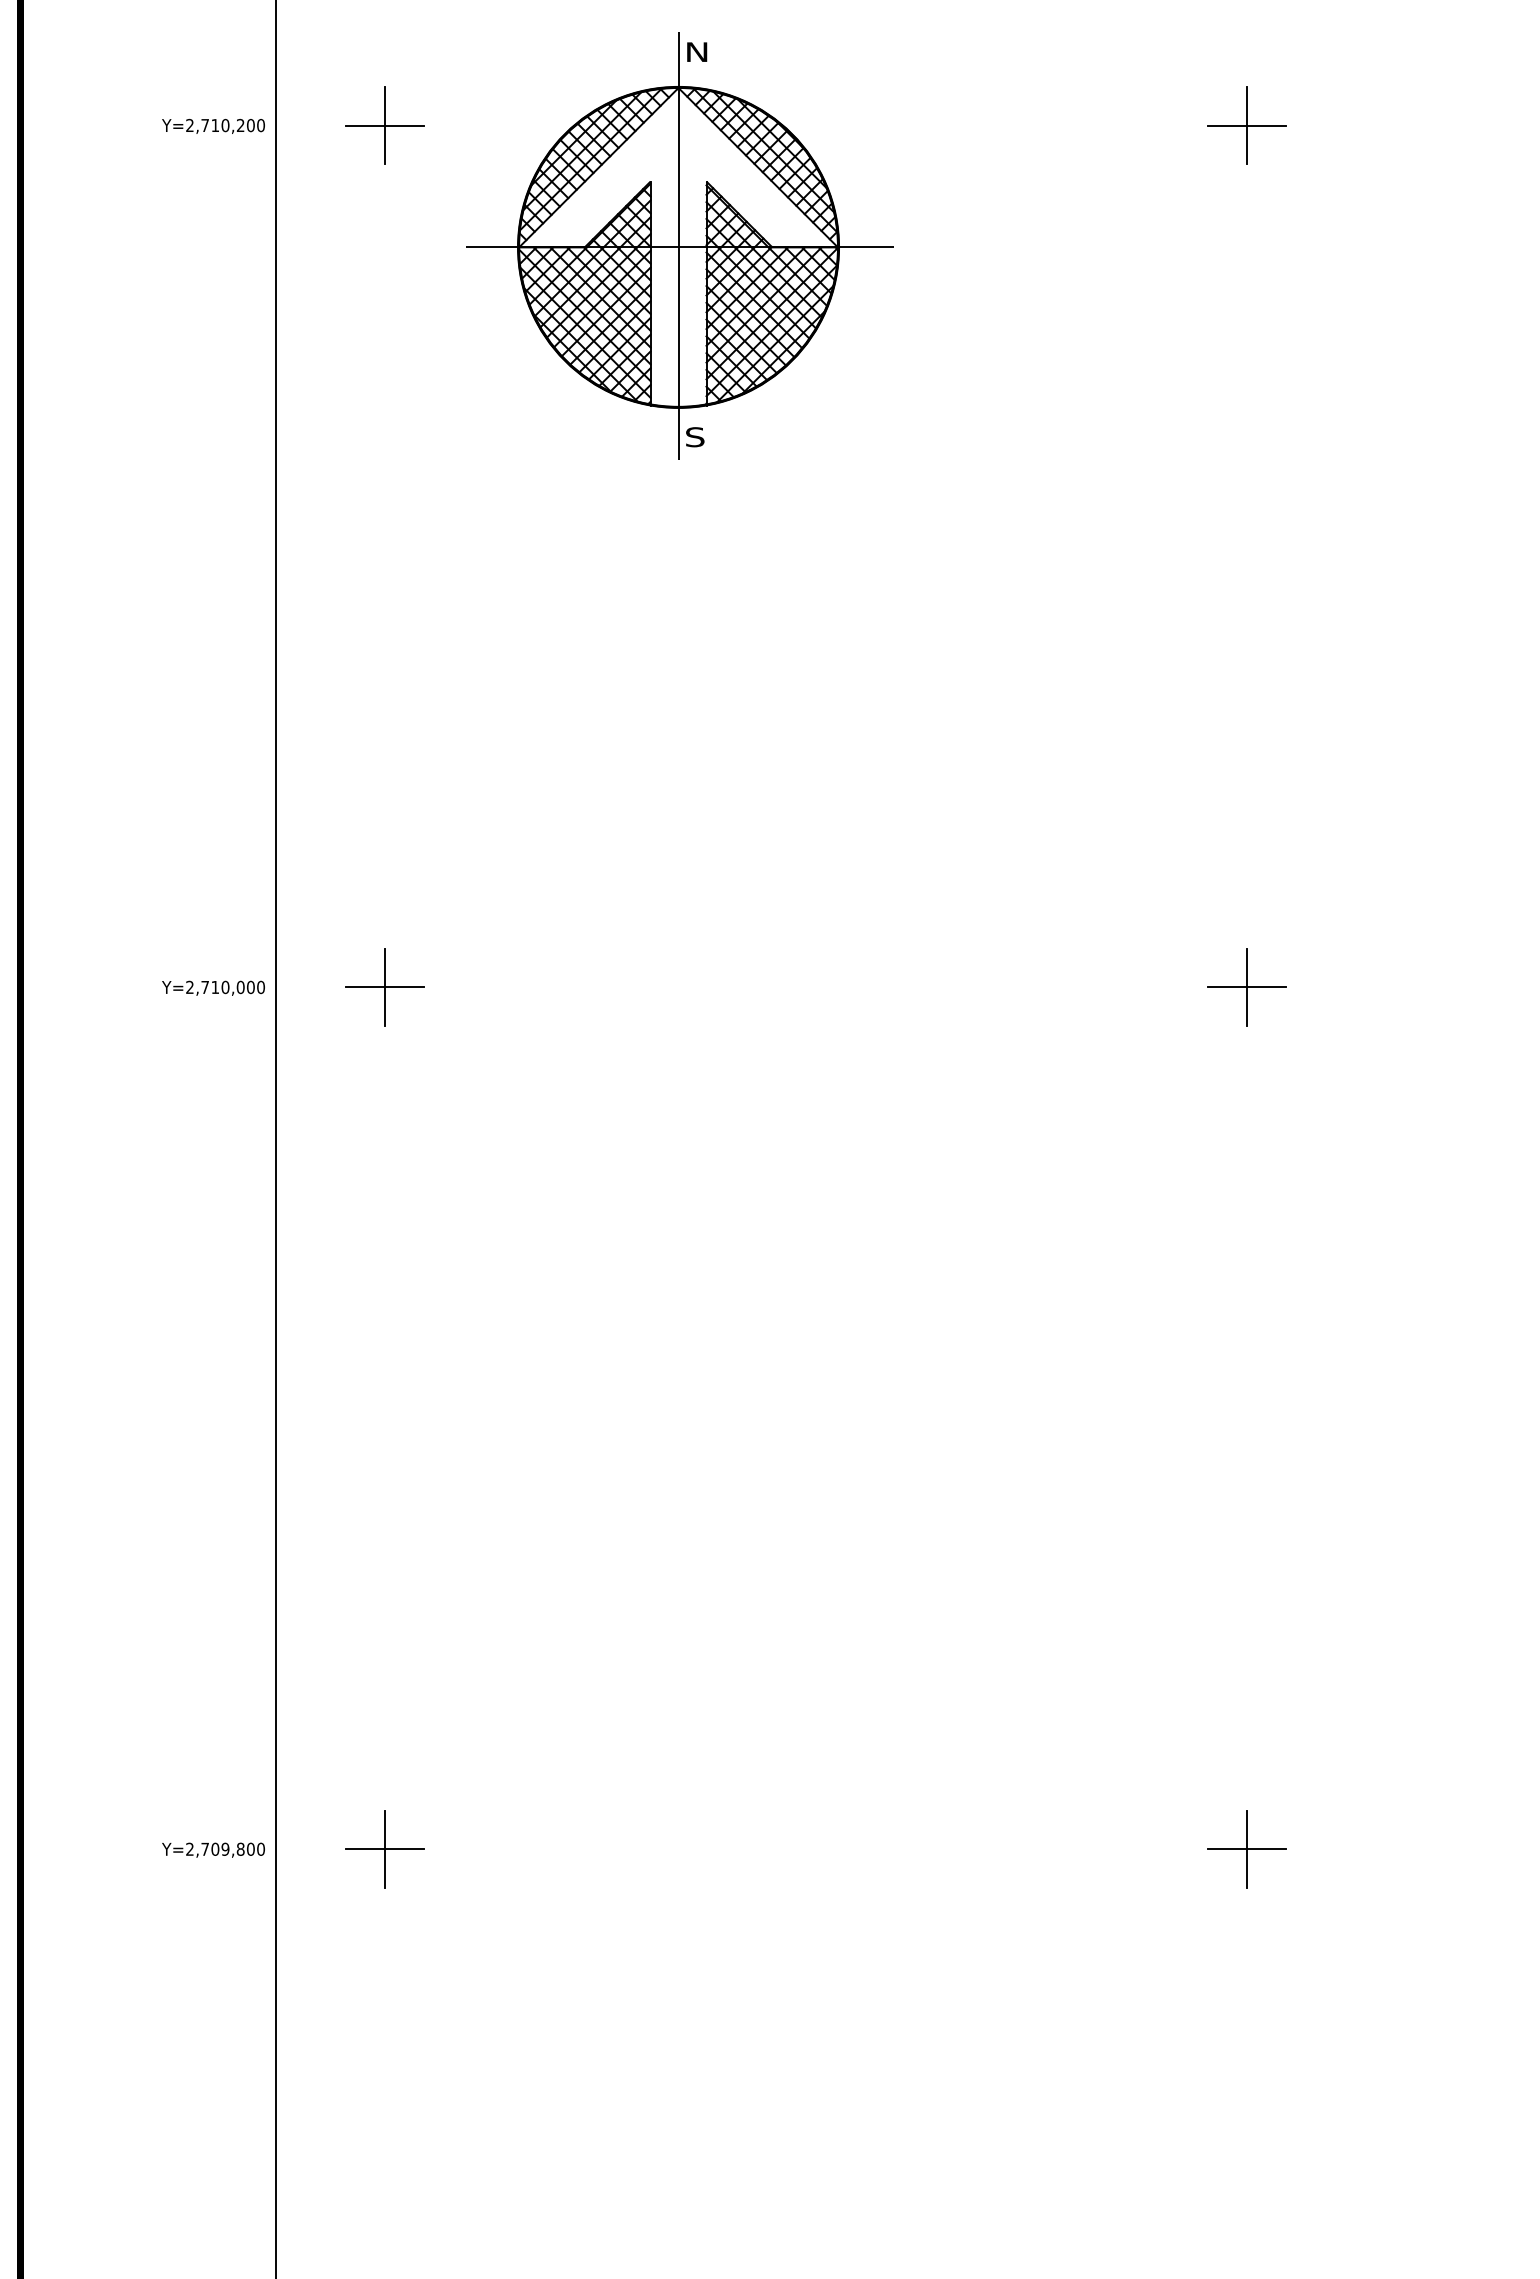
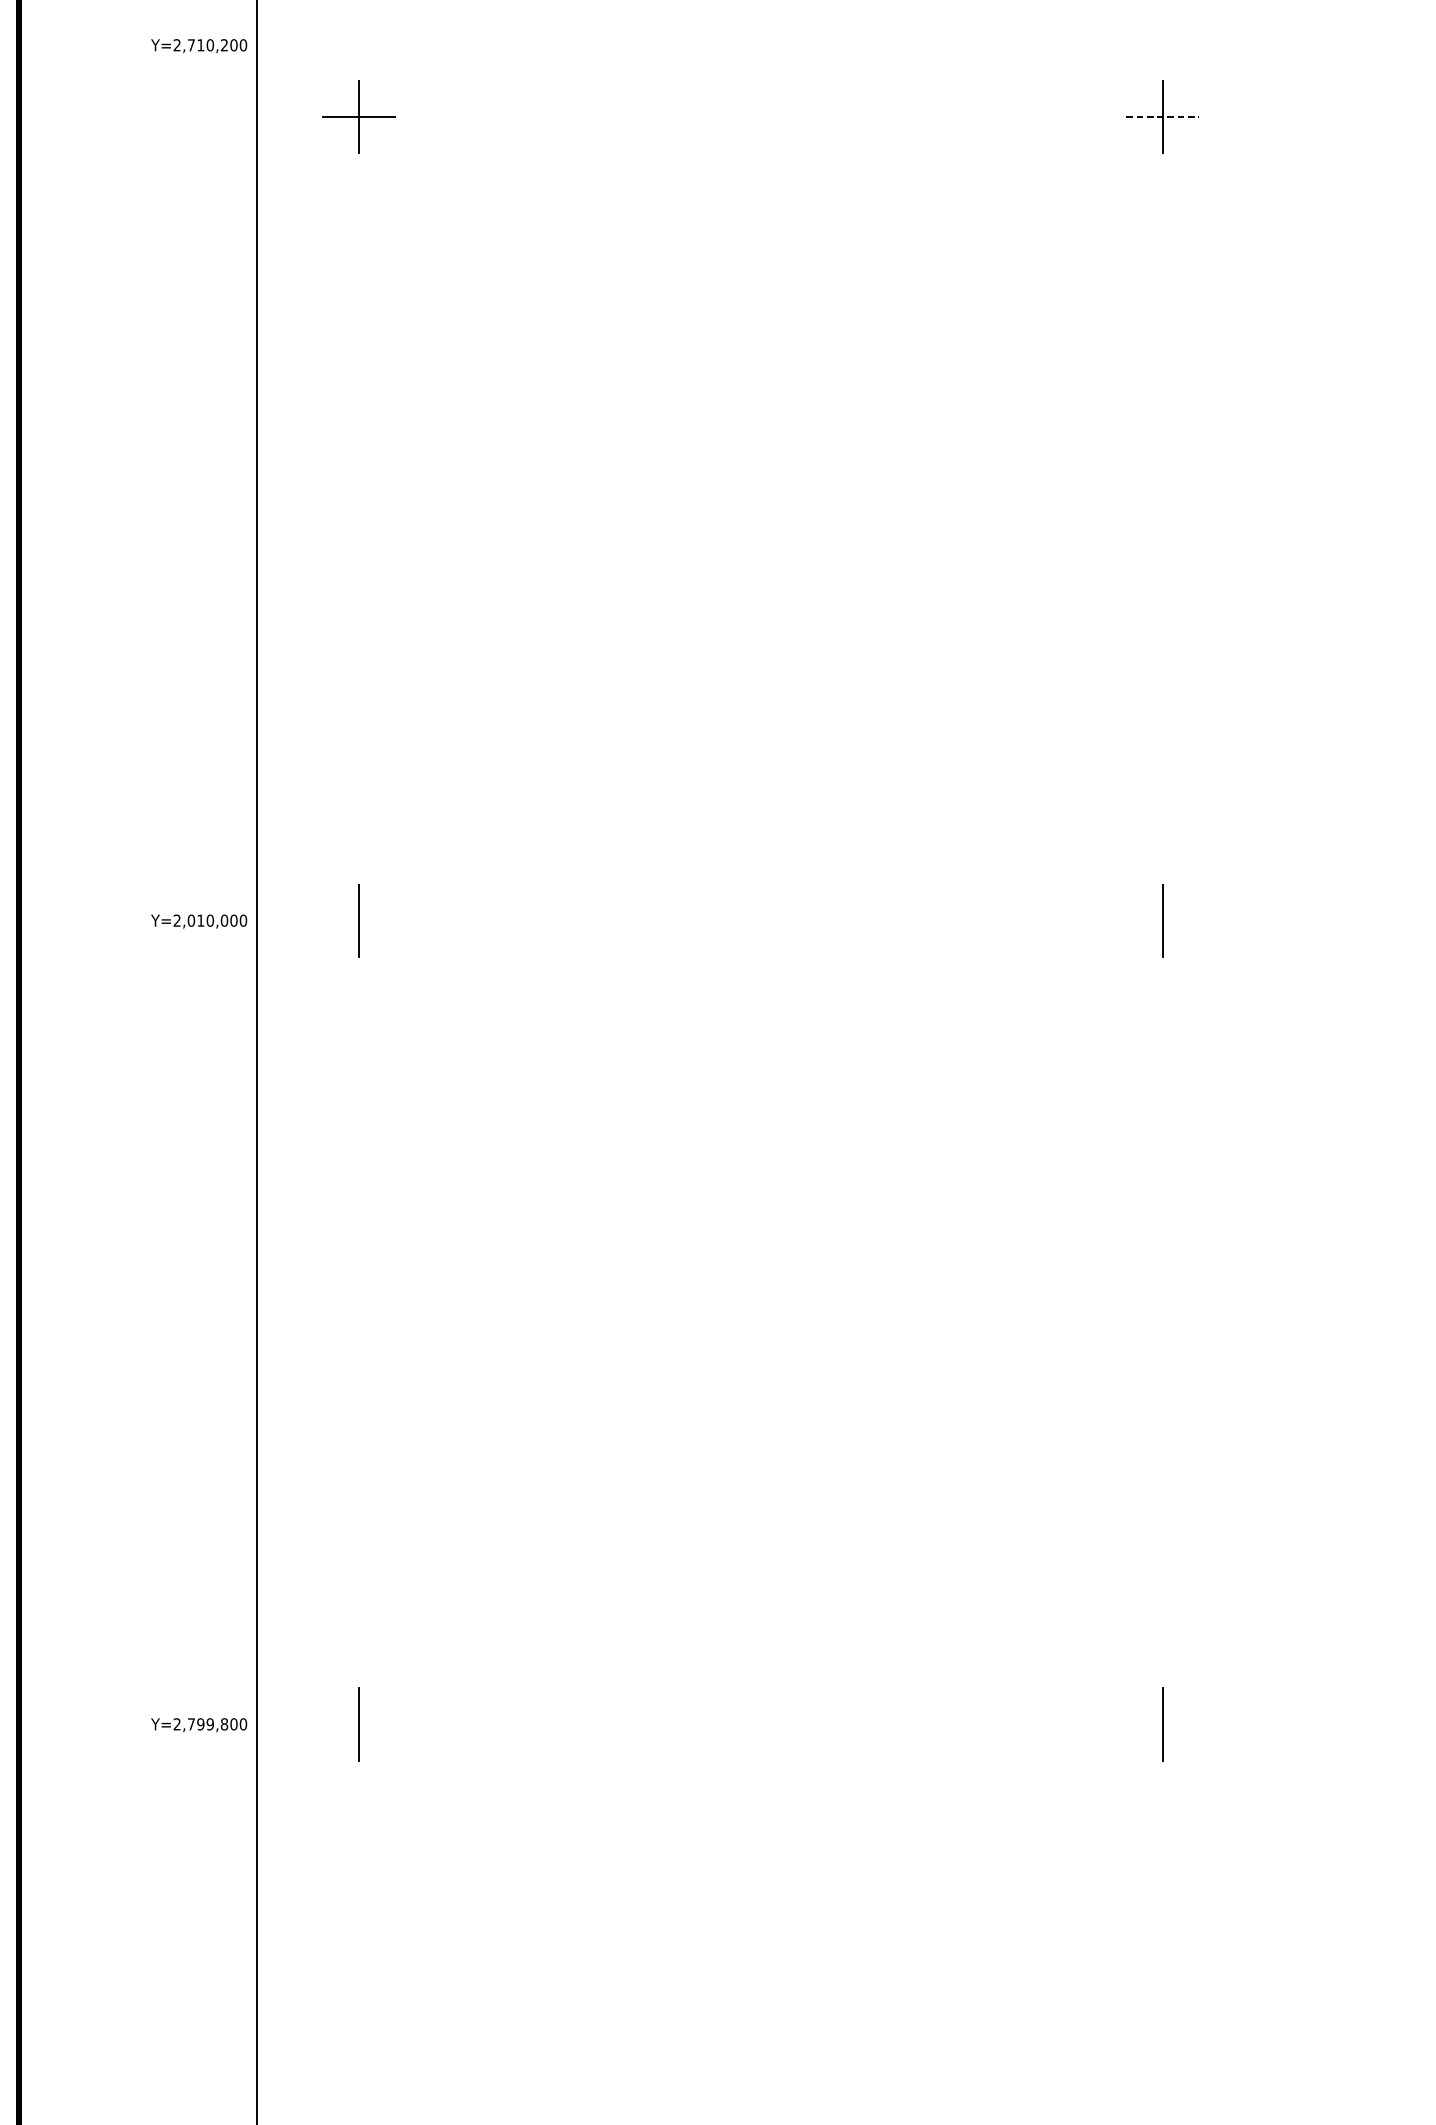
text: (213, 125) -> (199, 45), moved
line: (1246, 125) -> (1162, 117), solid -> dashed
part: (679, 245) -> (633, 228), removed
text: (205, 987) -> (191, 920), Y=2,710,000 -> Y=2,010,000
line: (384, 987) -> (358, 920), removed
line: (1246, 987) -> (1162, 920), removed
text: (215, 1849) -> (200, 1724), Y=2,709,800 -> Y=2,799,800
line: (384, 1849) -> (358, 1724), removed
line: (1246, 1849) -> (1162, 1724), removed

